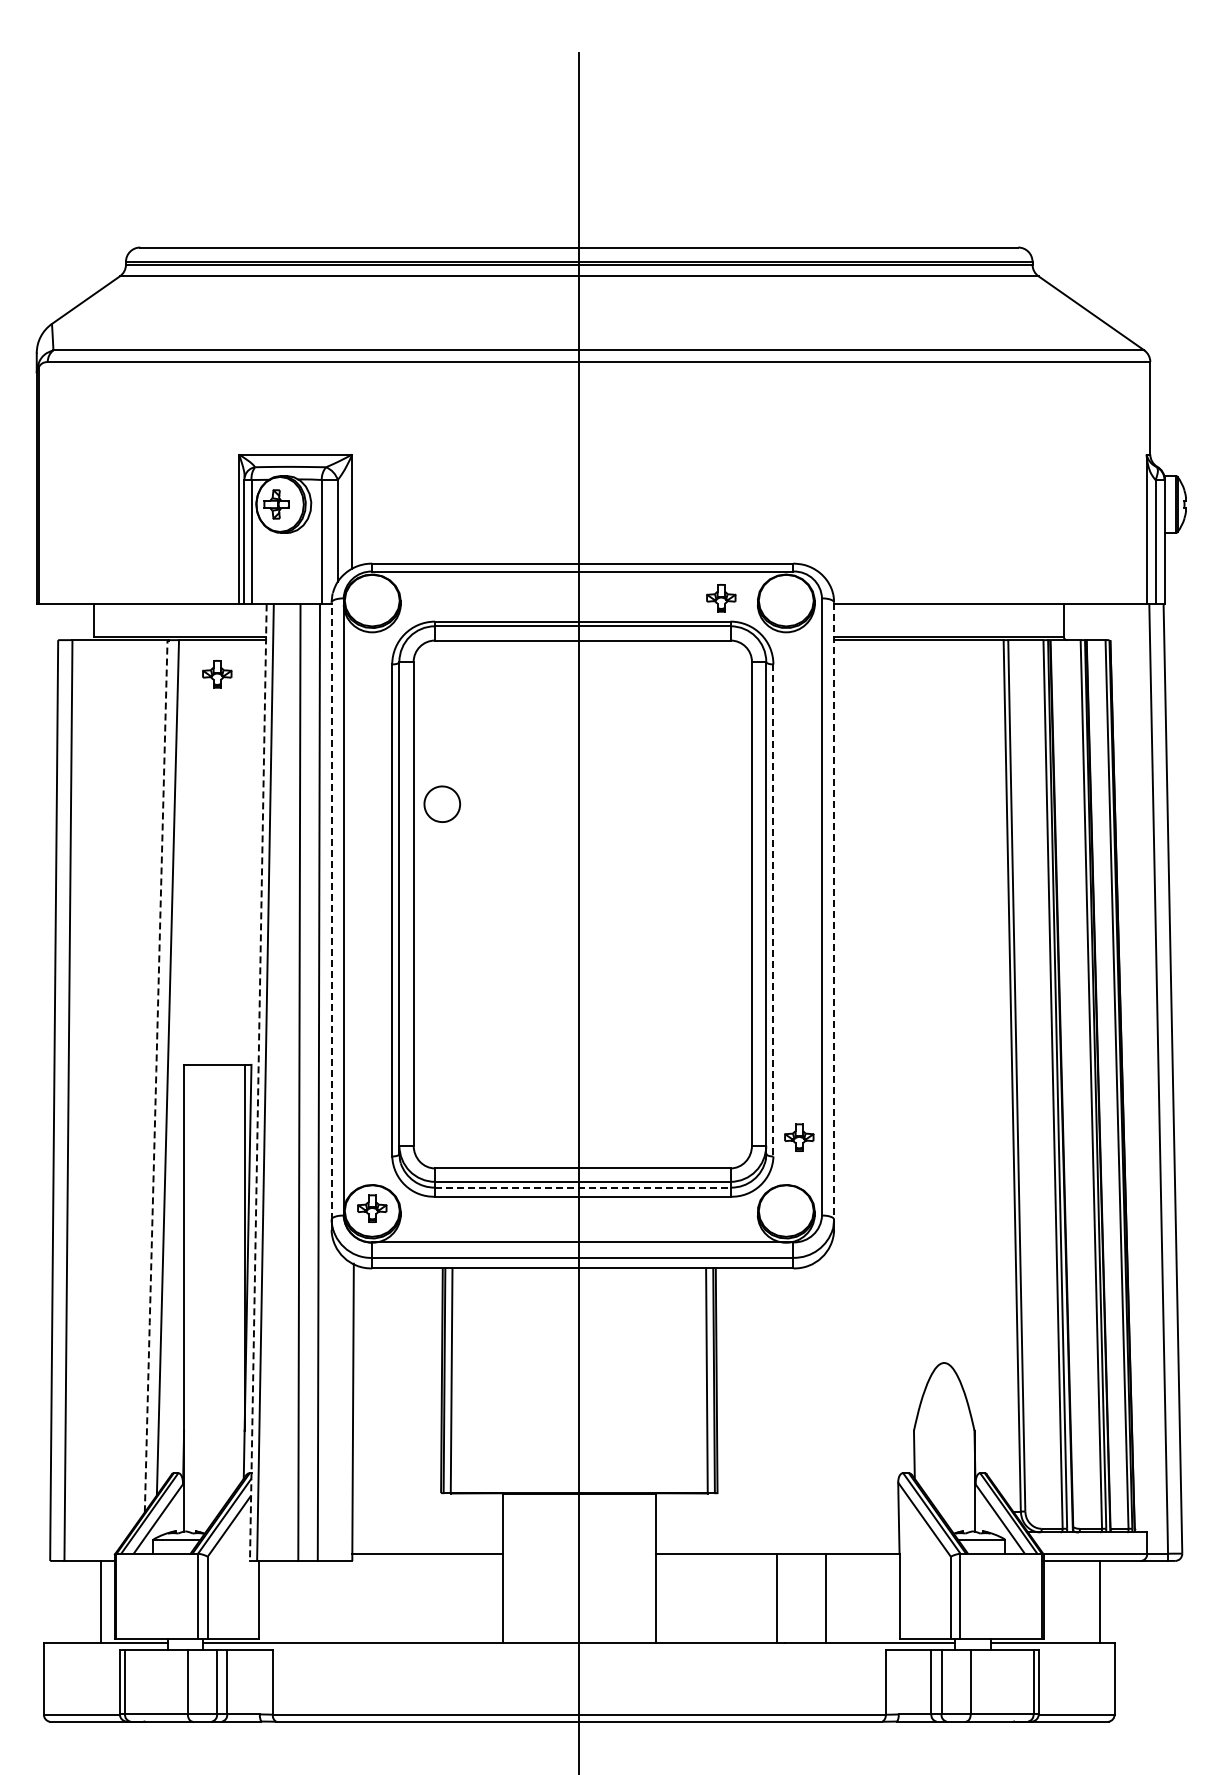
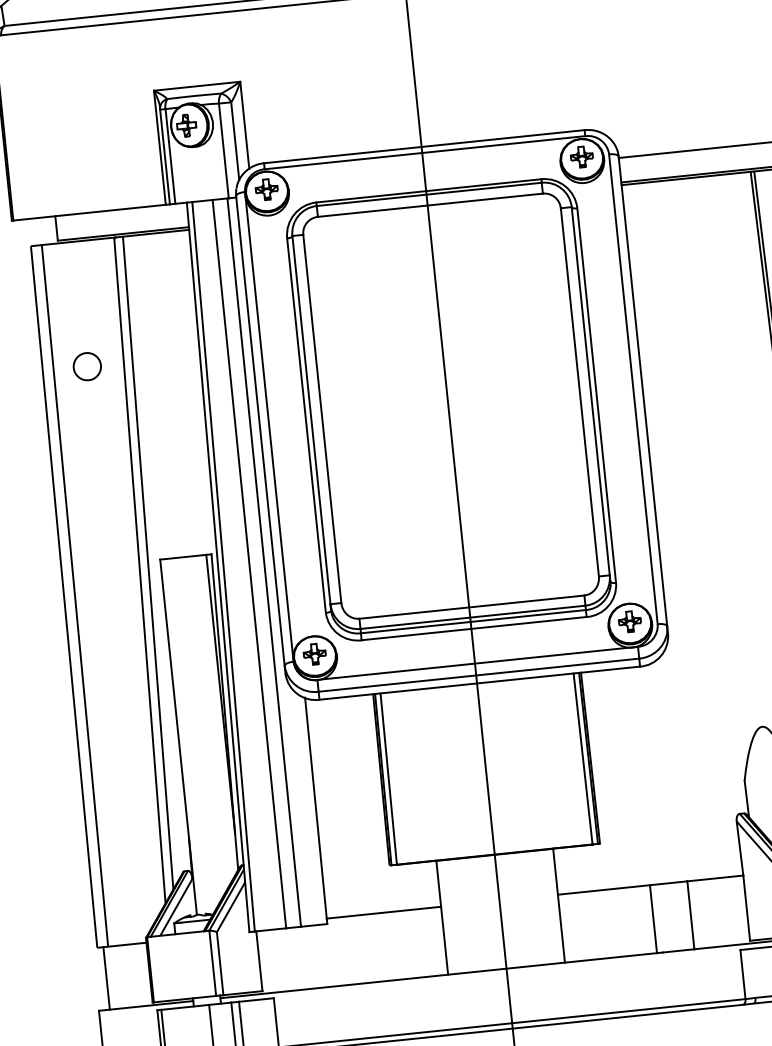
part: (721, 598) -> (582, 157), moved
part: (217, 674) -> (266, 189), moved
part: (441, 803) -> (86, 366), moved
line: (773, 910) -> (596, 395), dashed -> solid
line: (331, 911) -> (260, 431), dashed -> solid
line: (834, 911) -> (643, 391), dashed -> solid
line: (156, 1076) -> (140, 570), dashed -> solid
line: (258, 1083) -> (218, 567), dashed -> solid
part: (799, 1137) -> (630, 621), moved
line: (582, 1187) -> (473, 621), dashed -> solid
line: (101, 1601) -> (106, 978), moved

